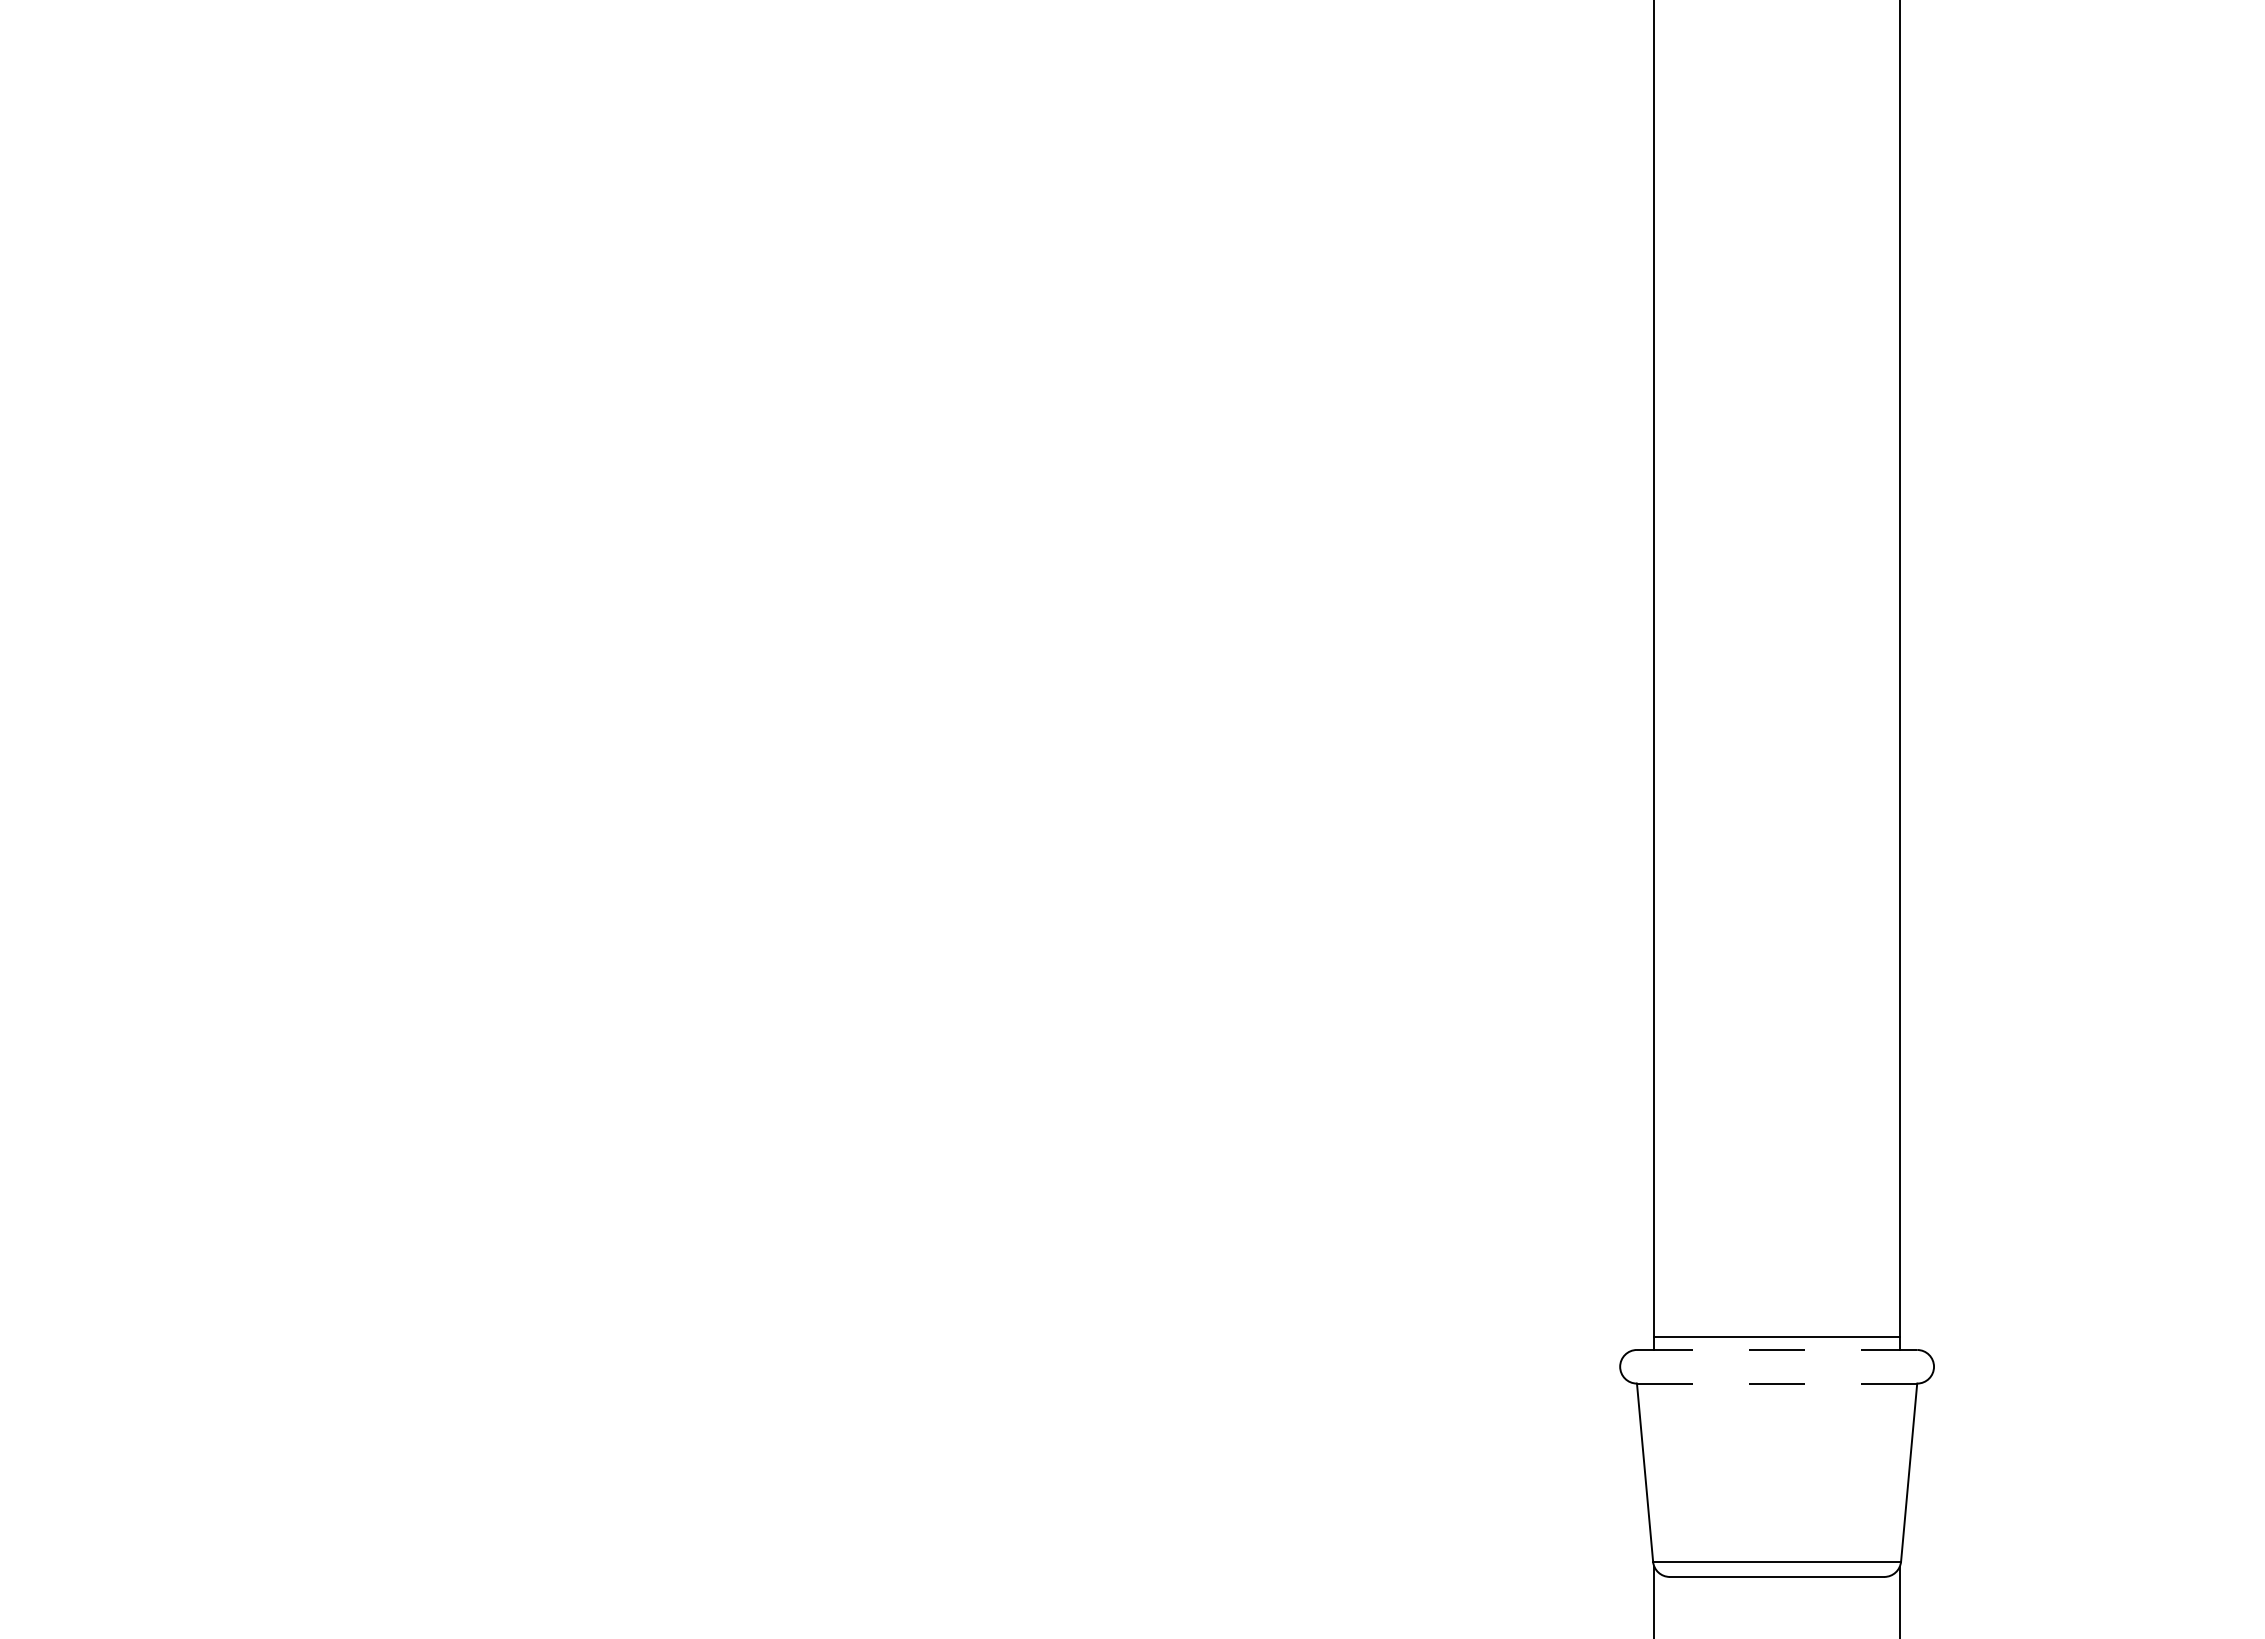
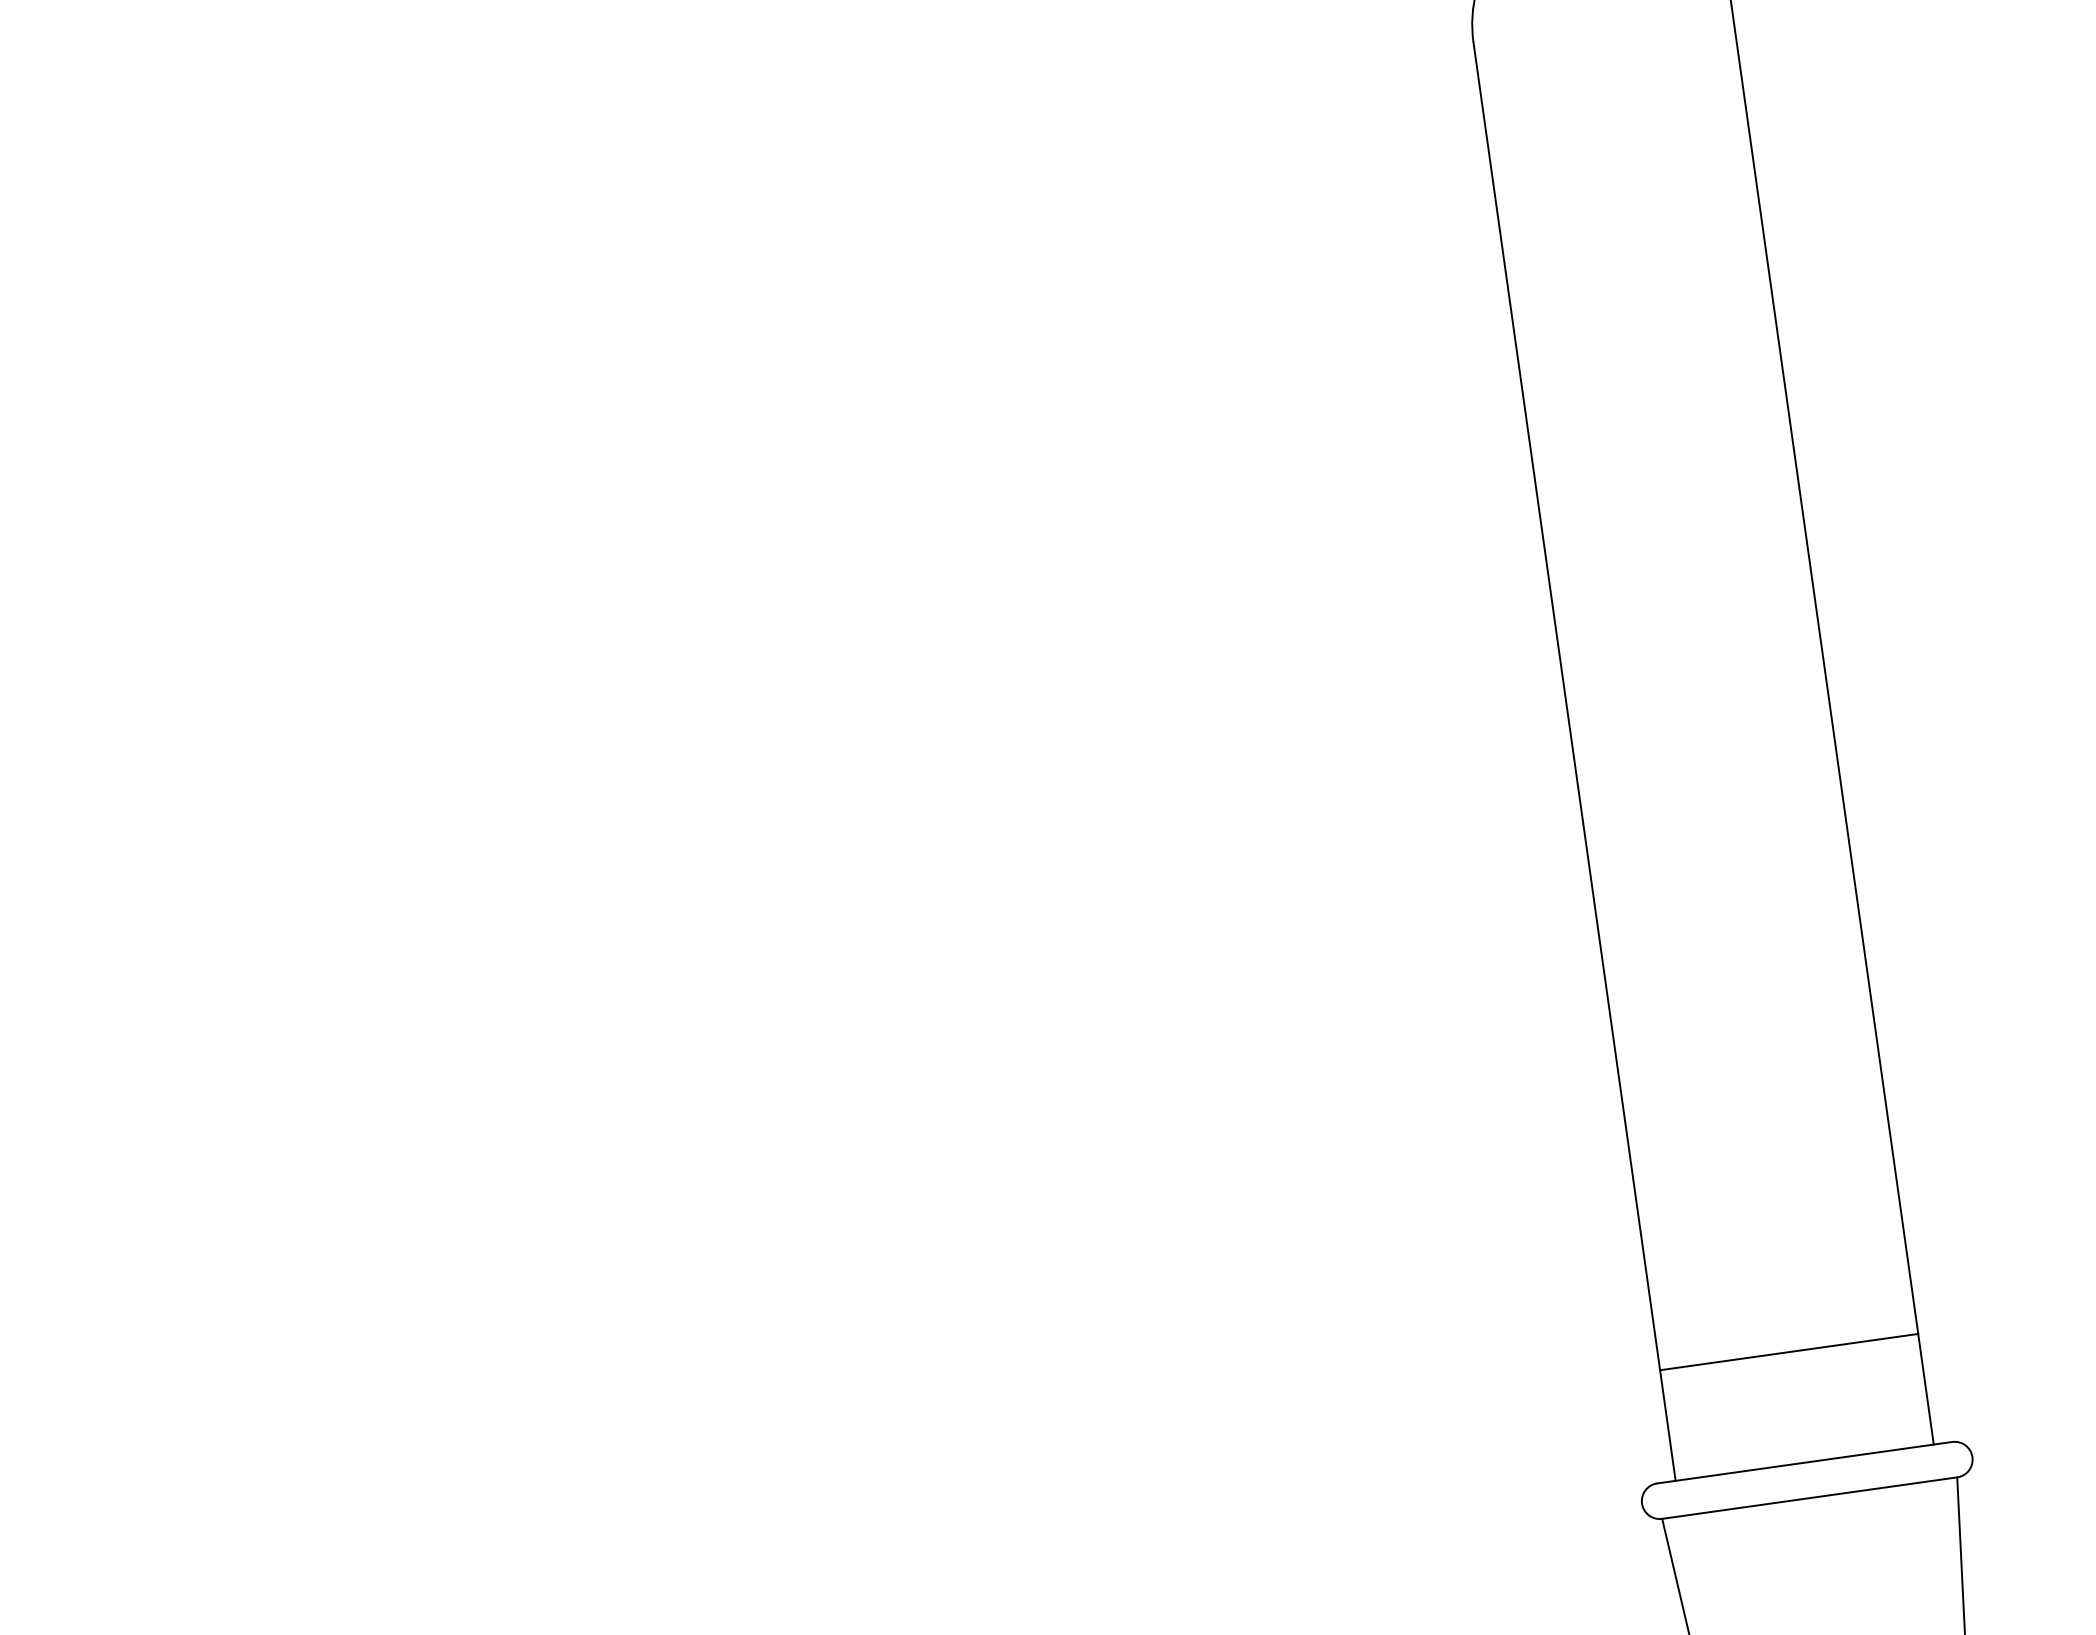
line: (1776, 1336) -> (1788, 1351), moved
line: (1776, 1349) -> (1804, 1462), dashed -> solid
line: (1776, 1383) -> (1809, 1498), dashed -> solid

